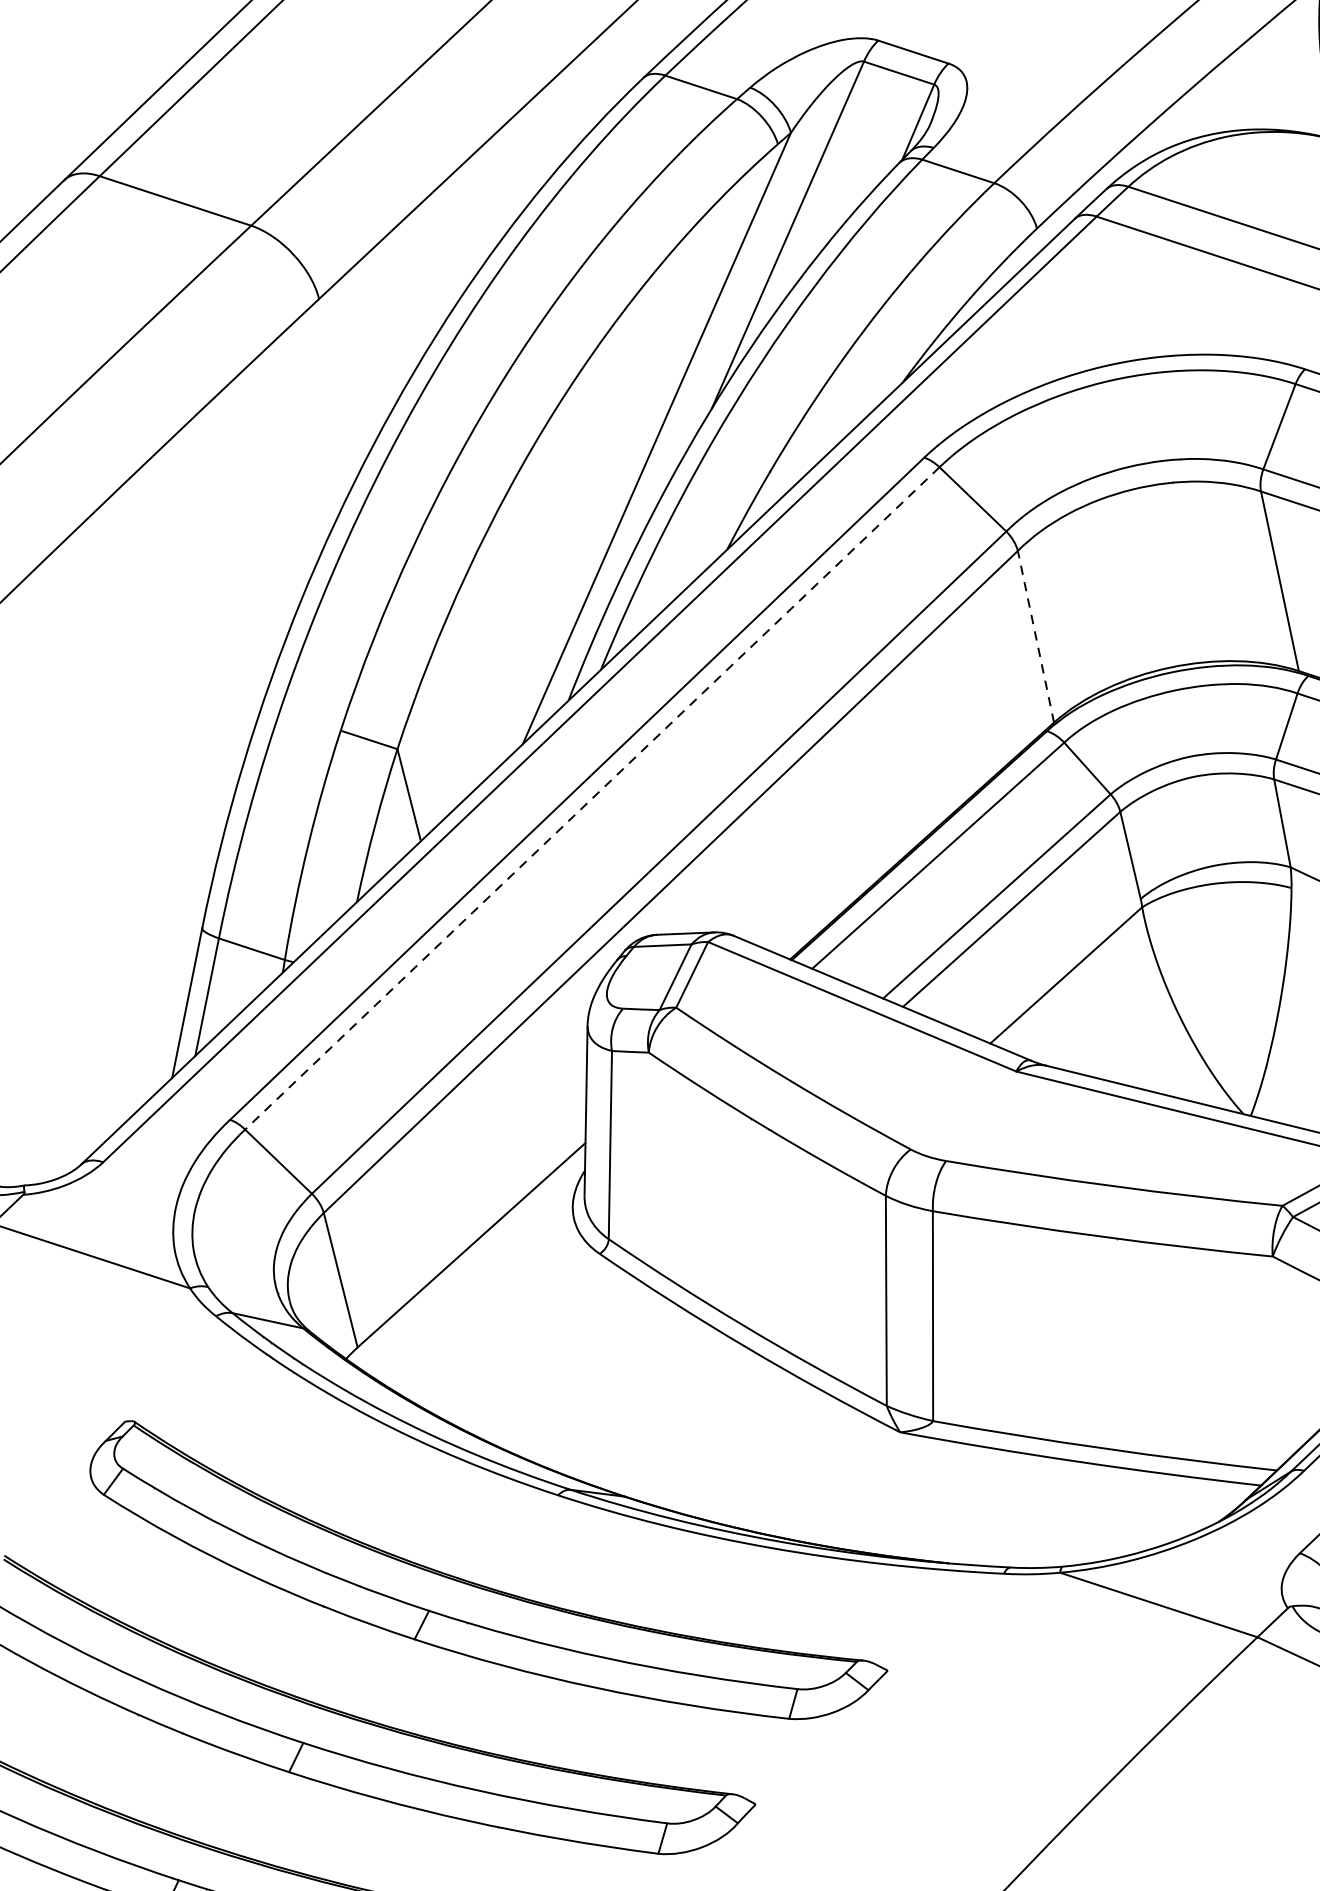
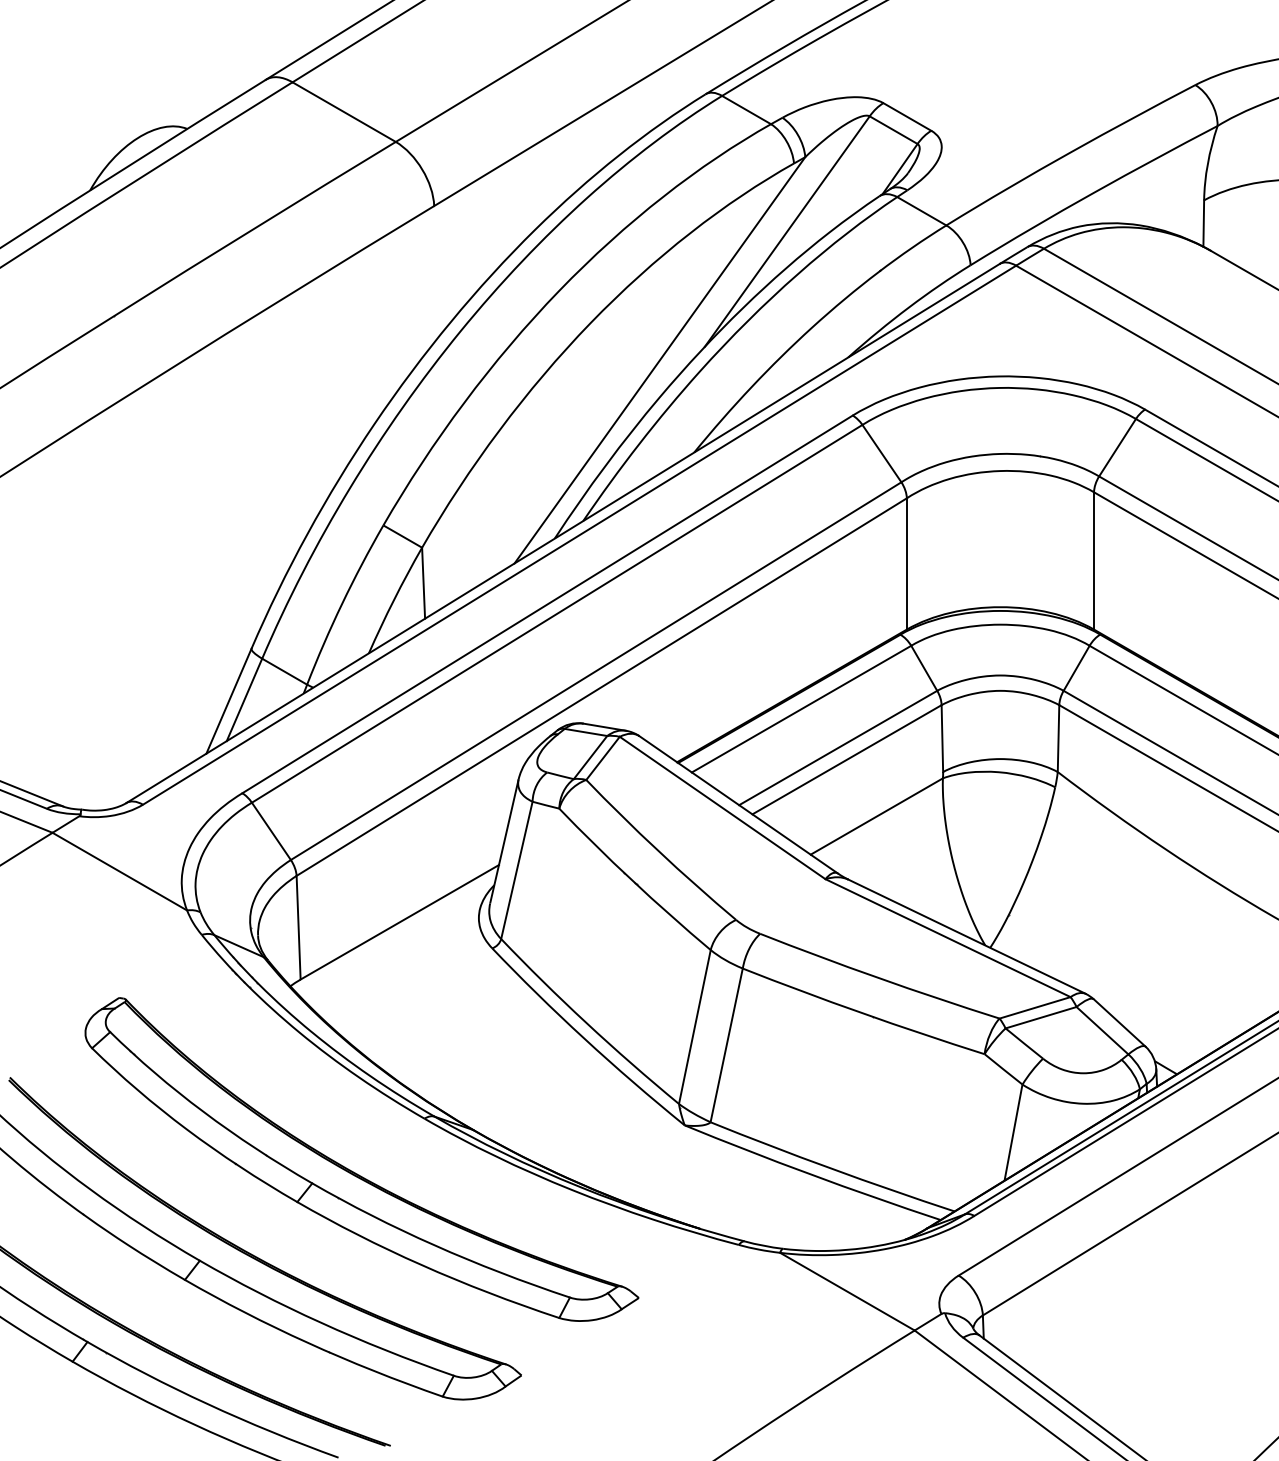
line: (1035, 636) -> (906, 563), dashed -> solid
line: (592, 797) -> (557, 613), dashed -> solid

